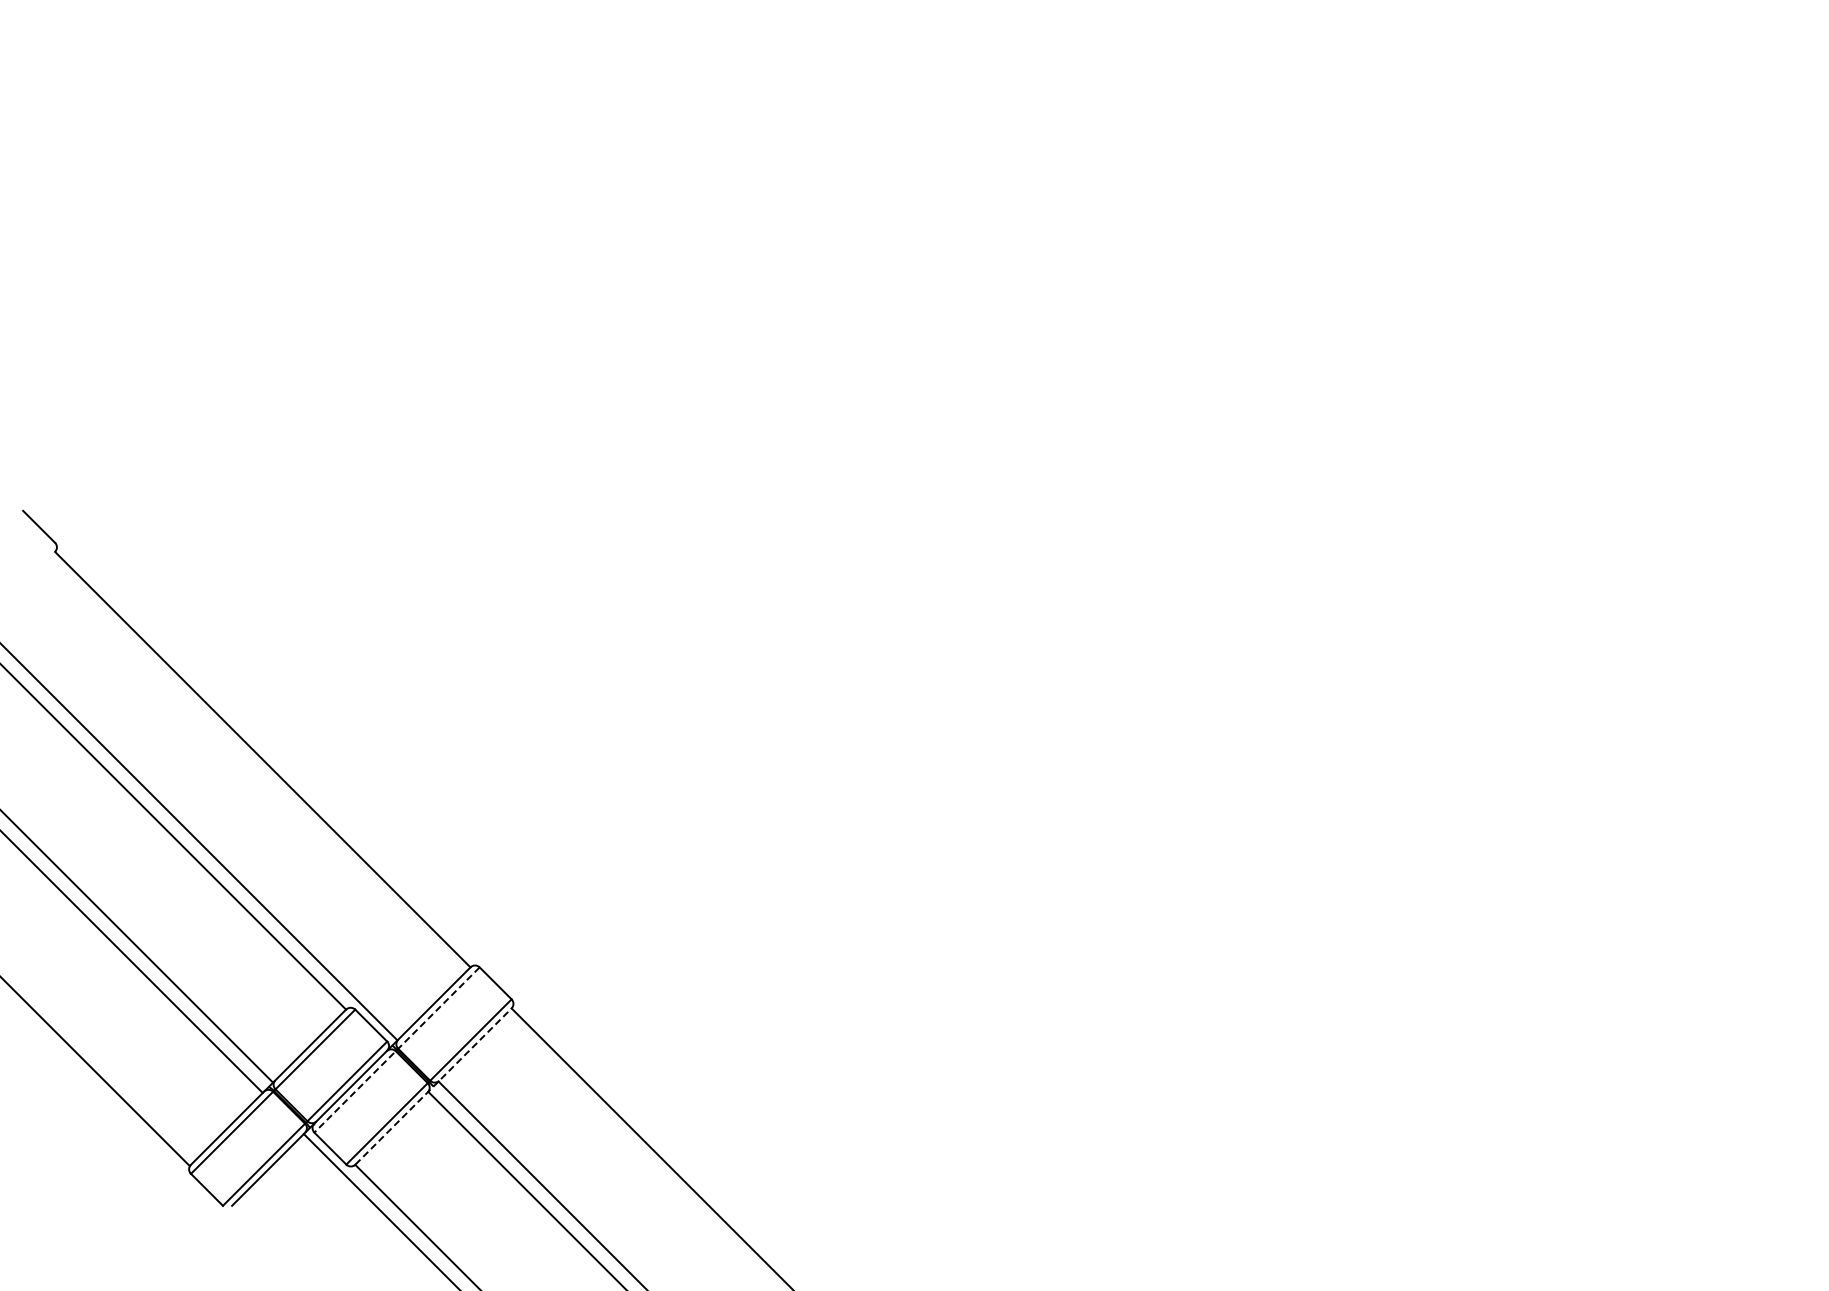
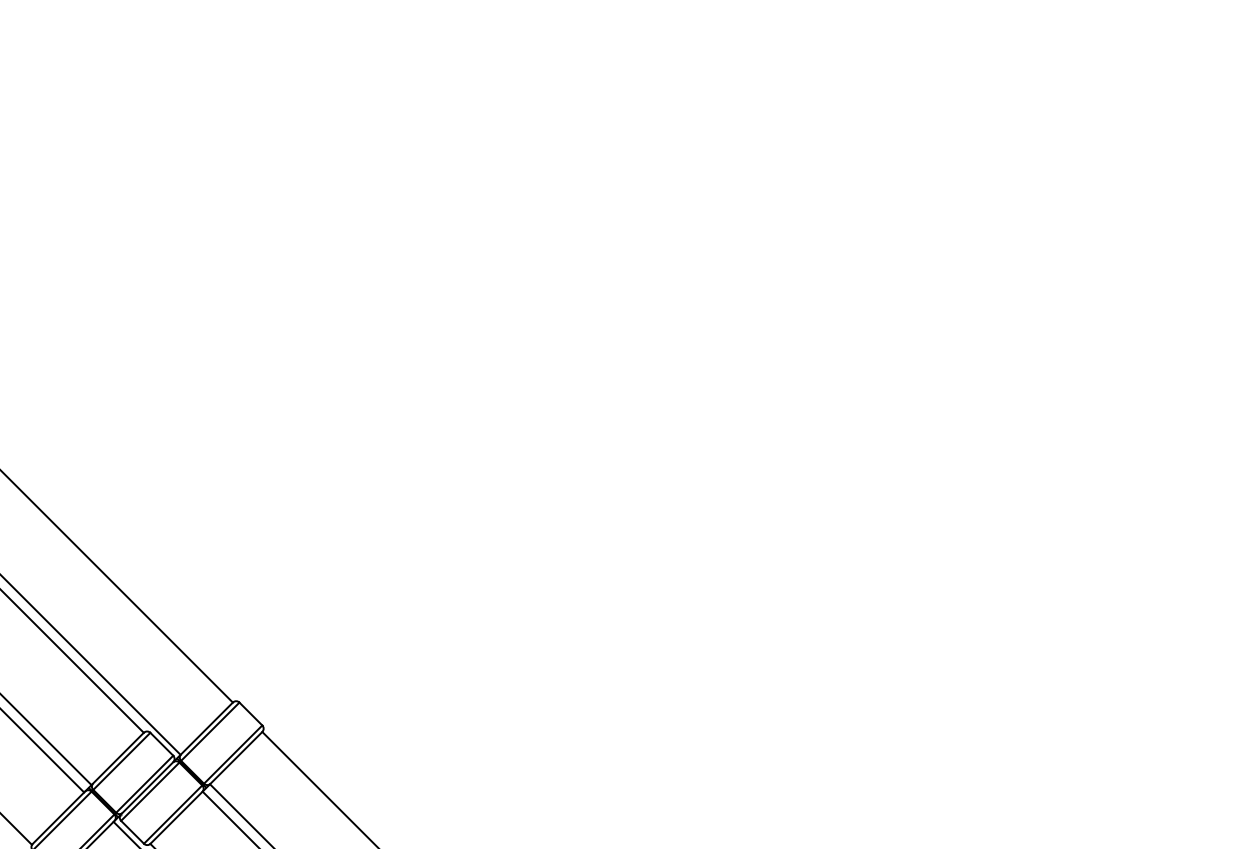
line: (397, 1050) -> (180, 762), dashed -> solid
line: (433, 1086) -> (206, 787), dashed -> solid

